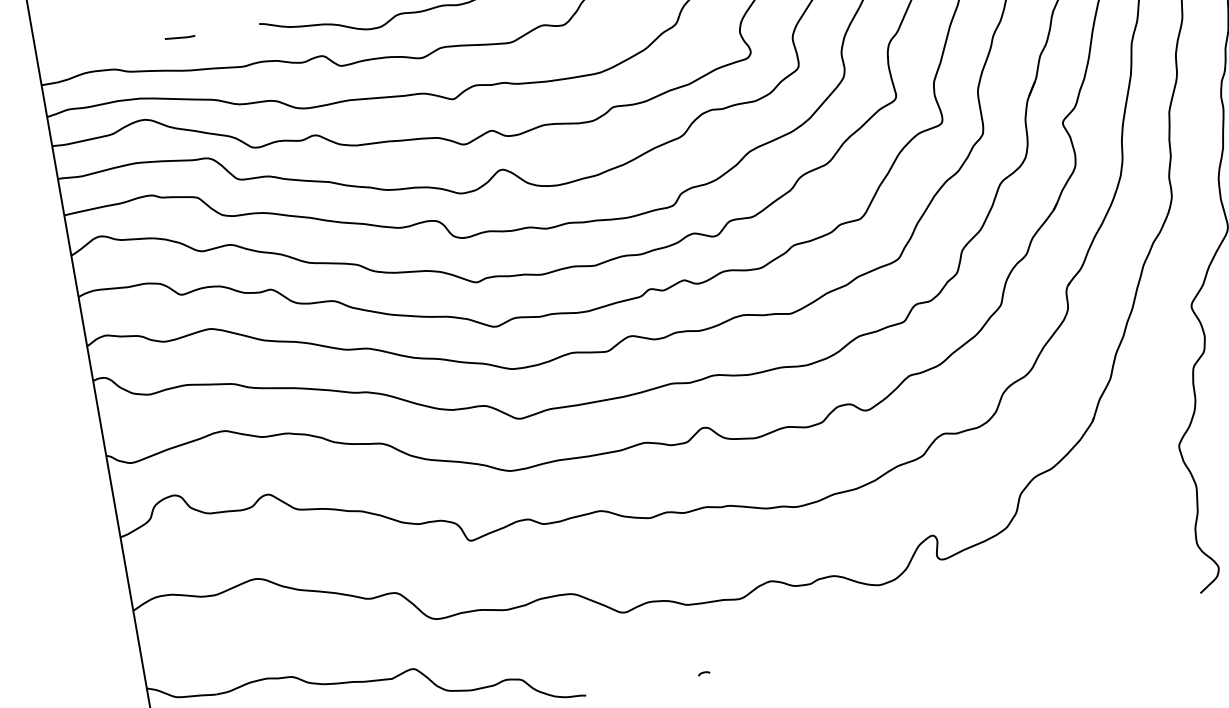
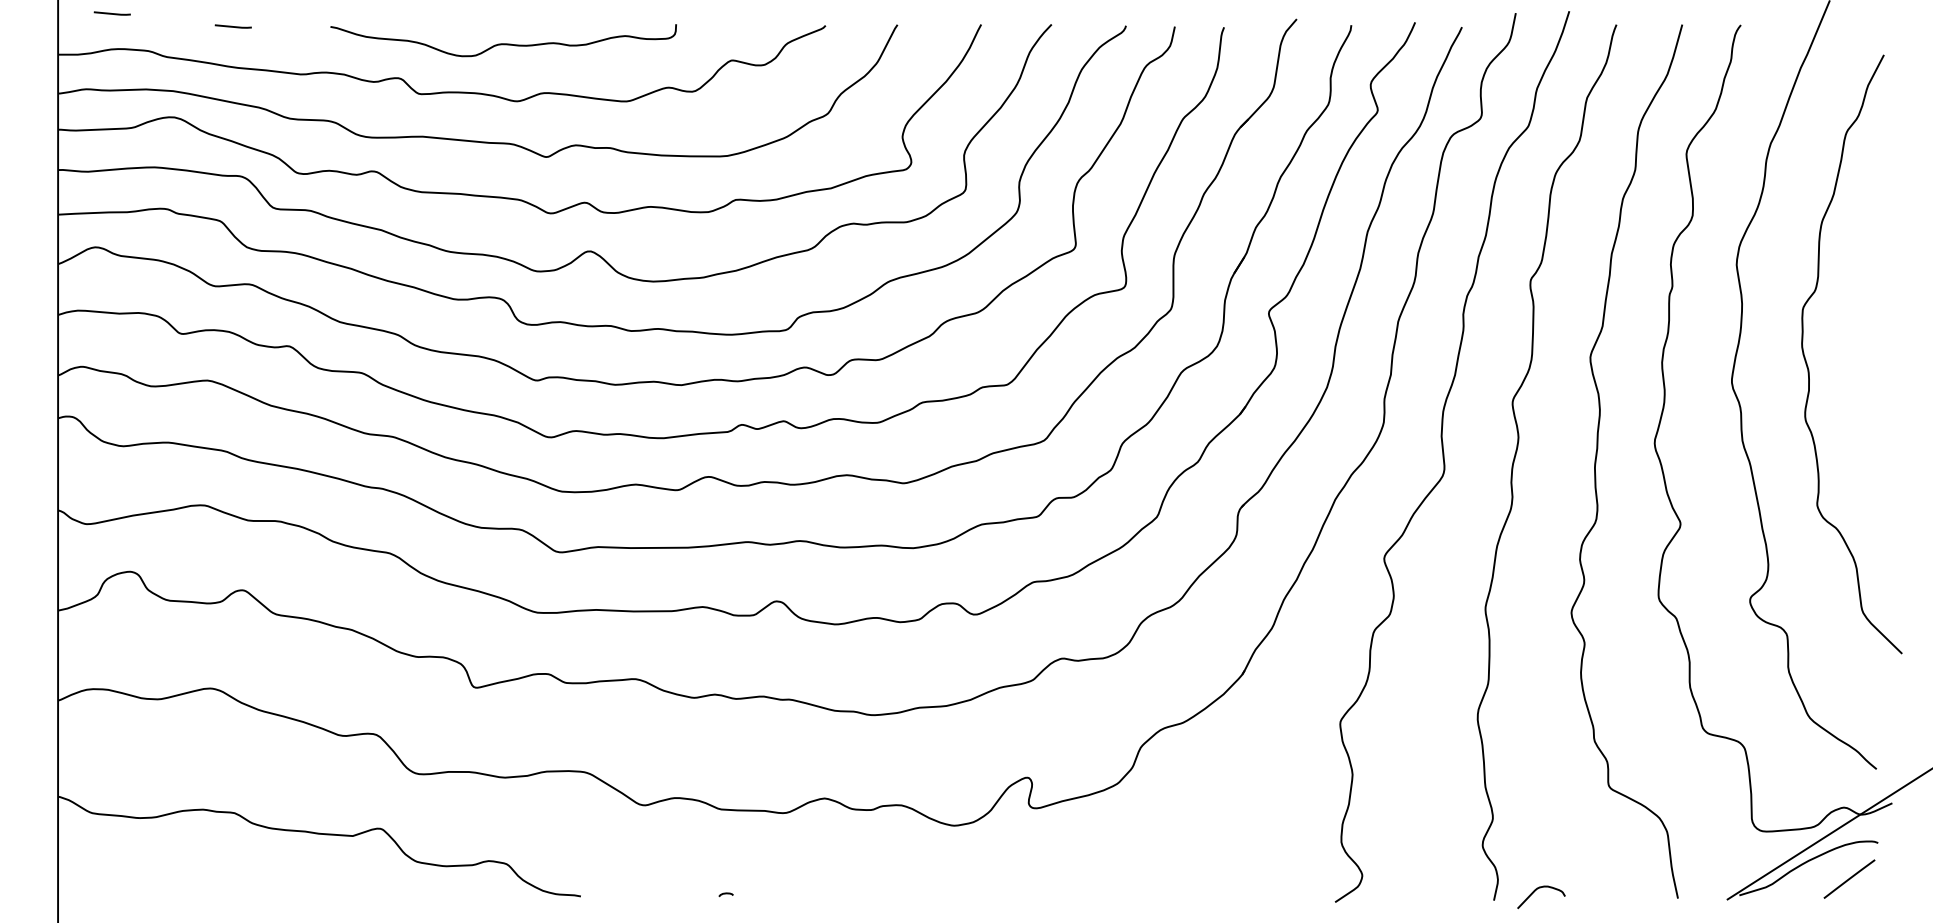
line: (79, 44) -> (111, 13), added

